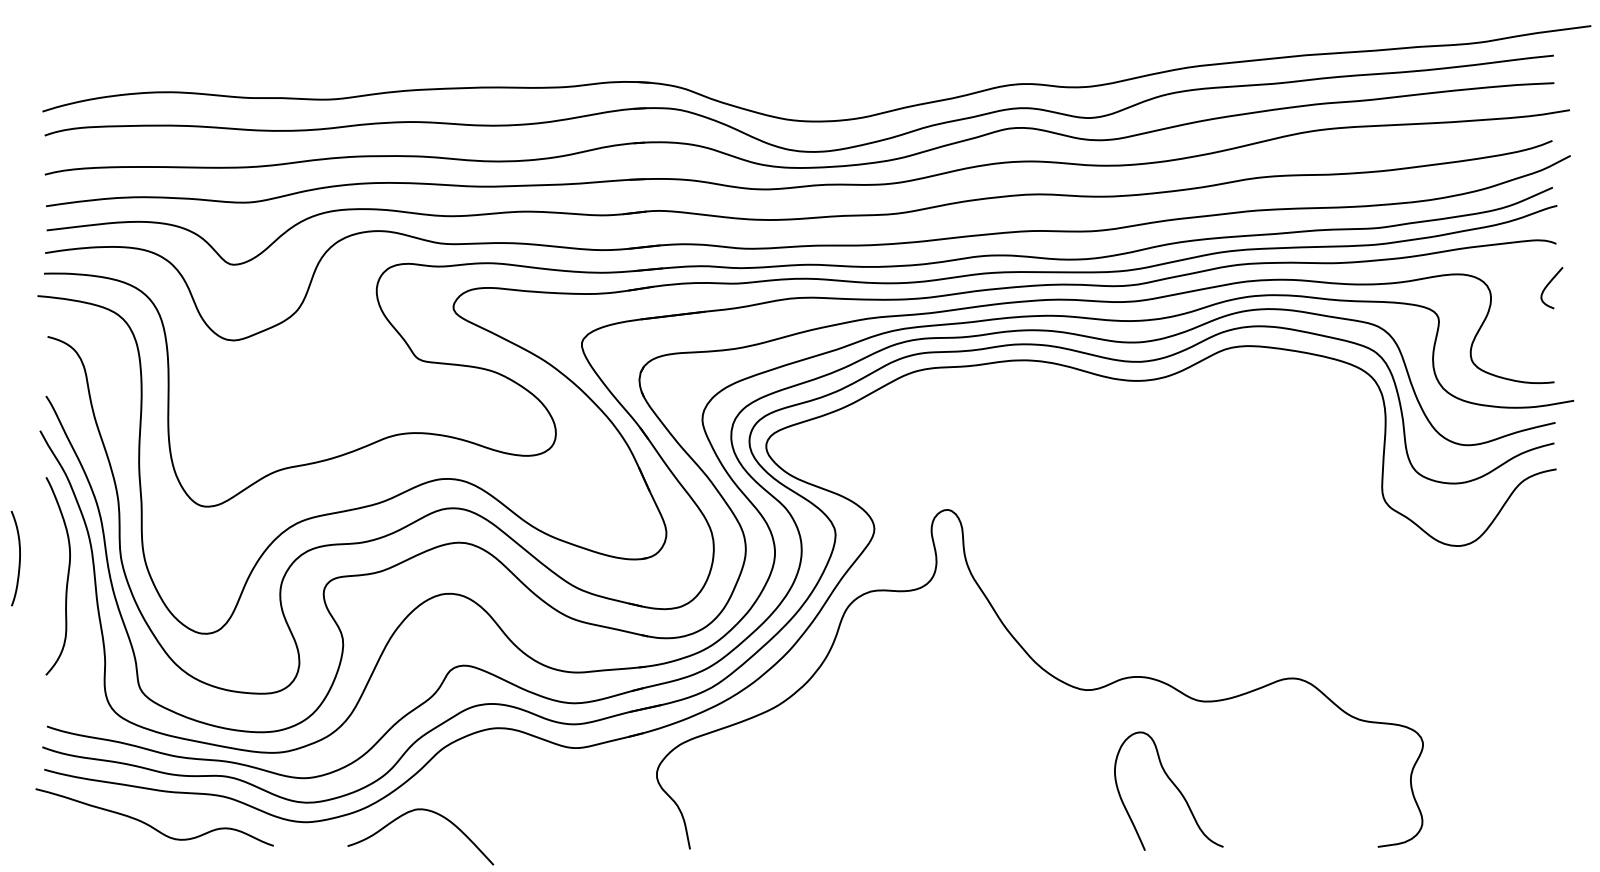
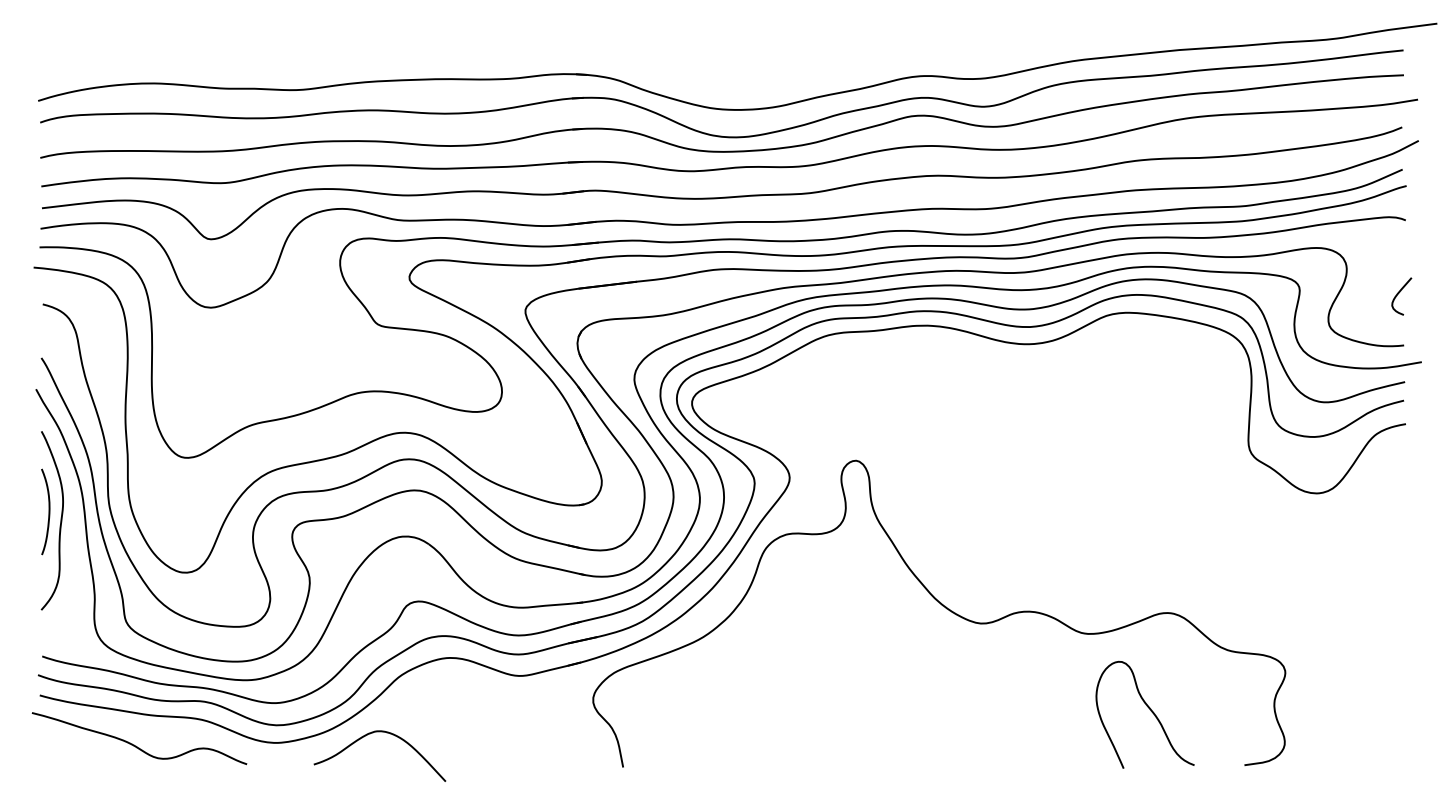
curve: (1548, 285) -> (1398, 294), moved
curve: (19, 558) -> (49, 511), moved
curve: (1173, 785) -> (1149, 709), moved

